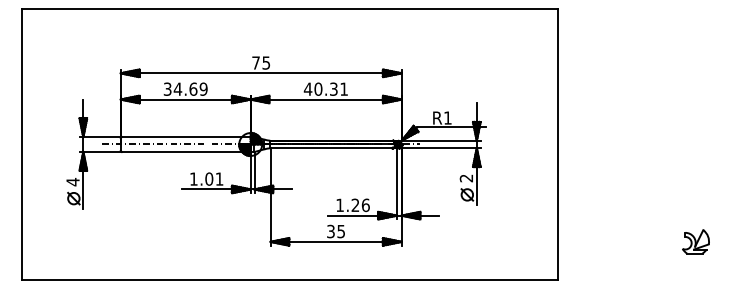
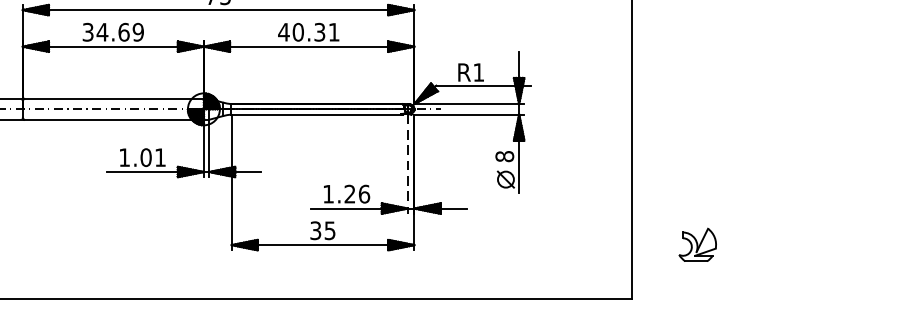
text: (466, 178) -> (504, 156), 2 -> 8
line: (396, 183) -> (407, 163), solid -> dashed
part: (695, 241) -> (697, 244), moved

